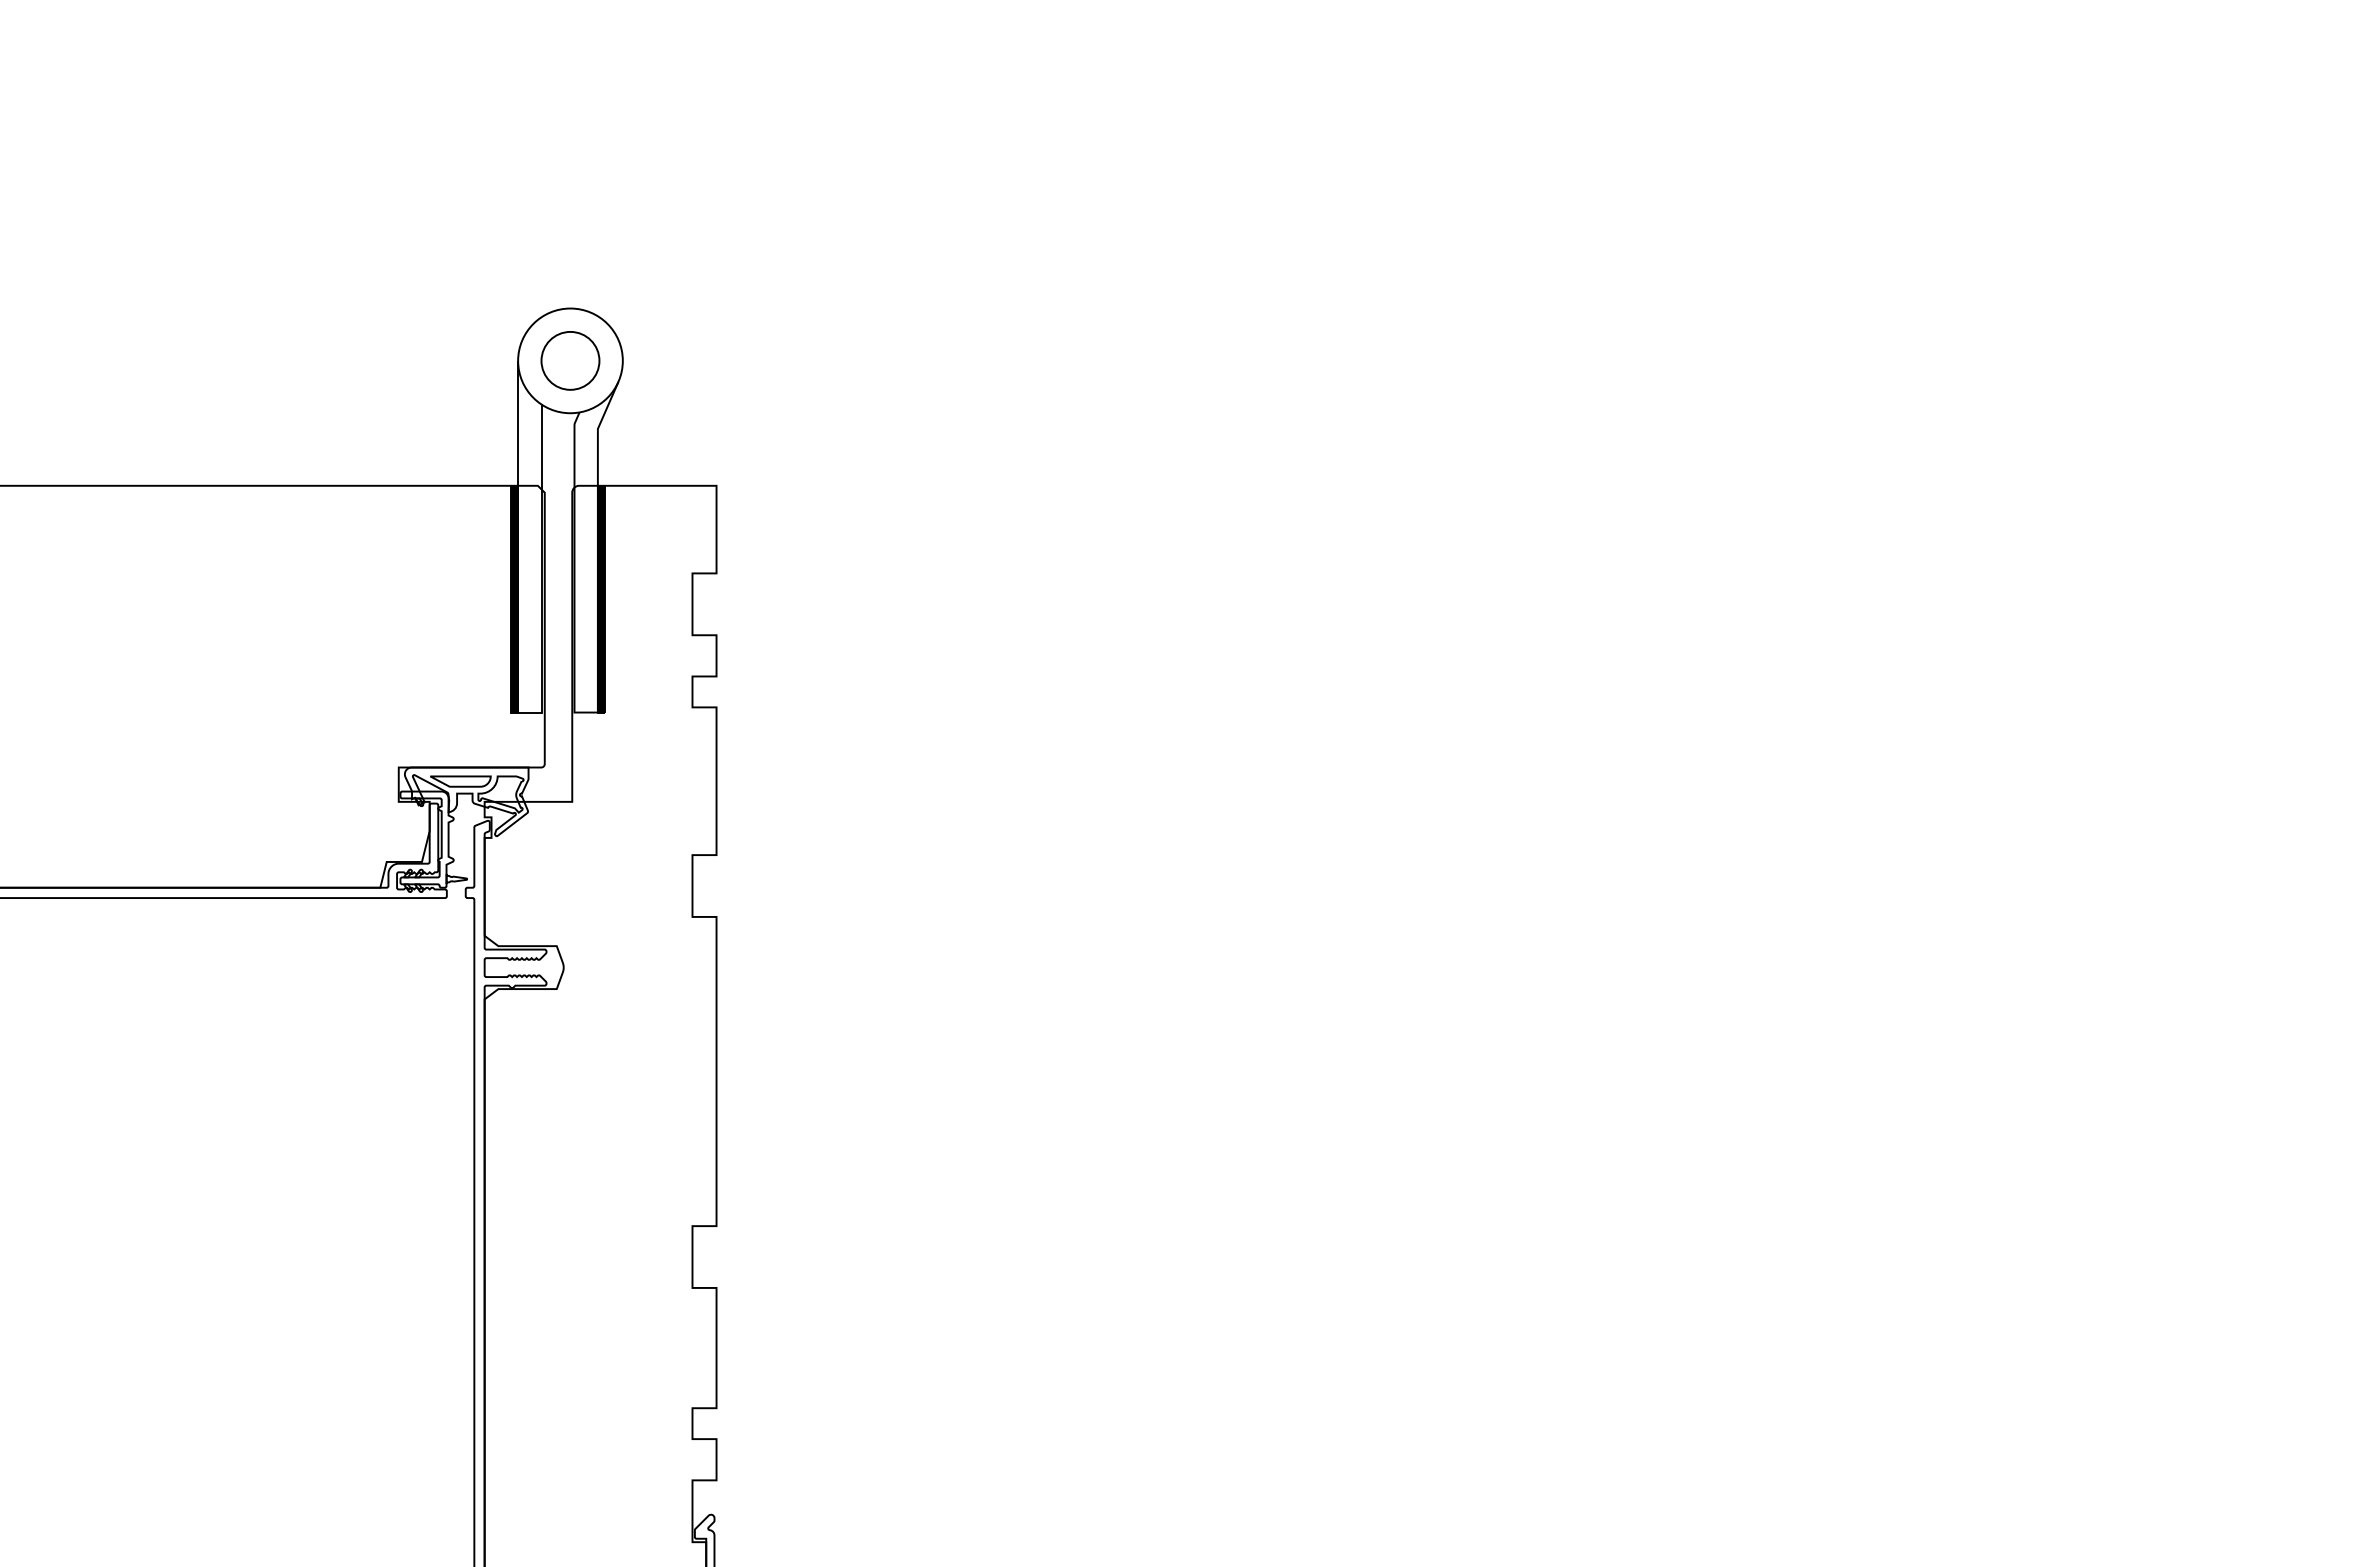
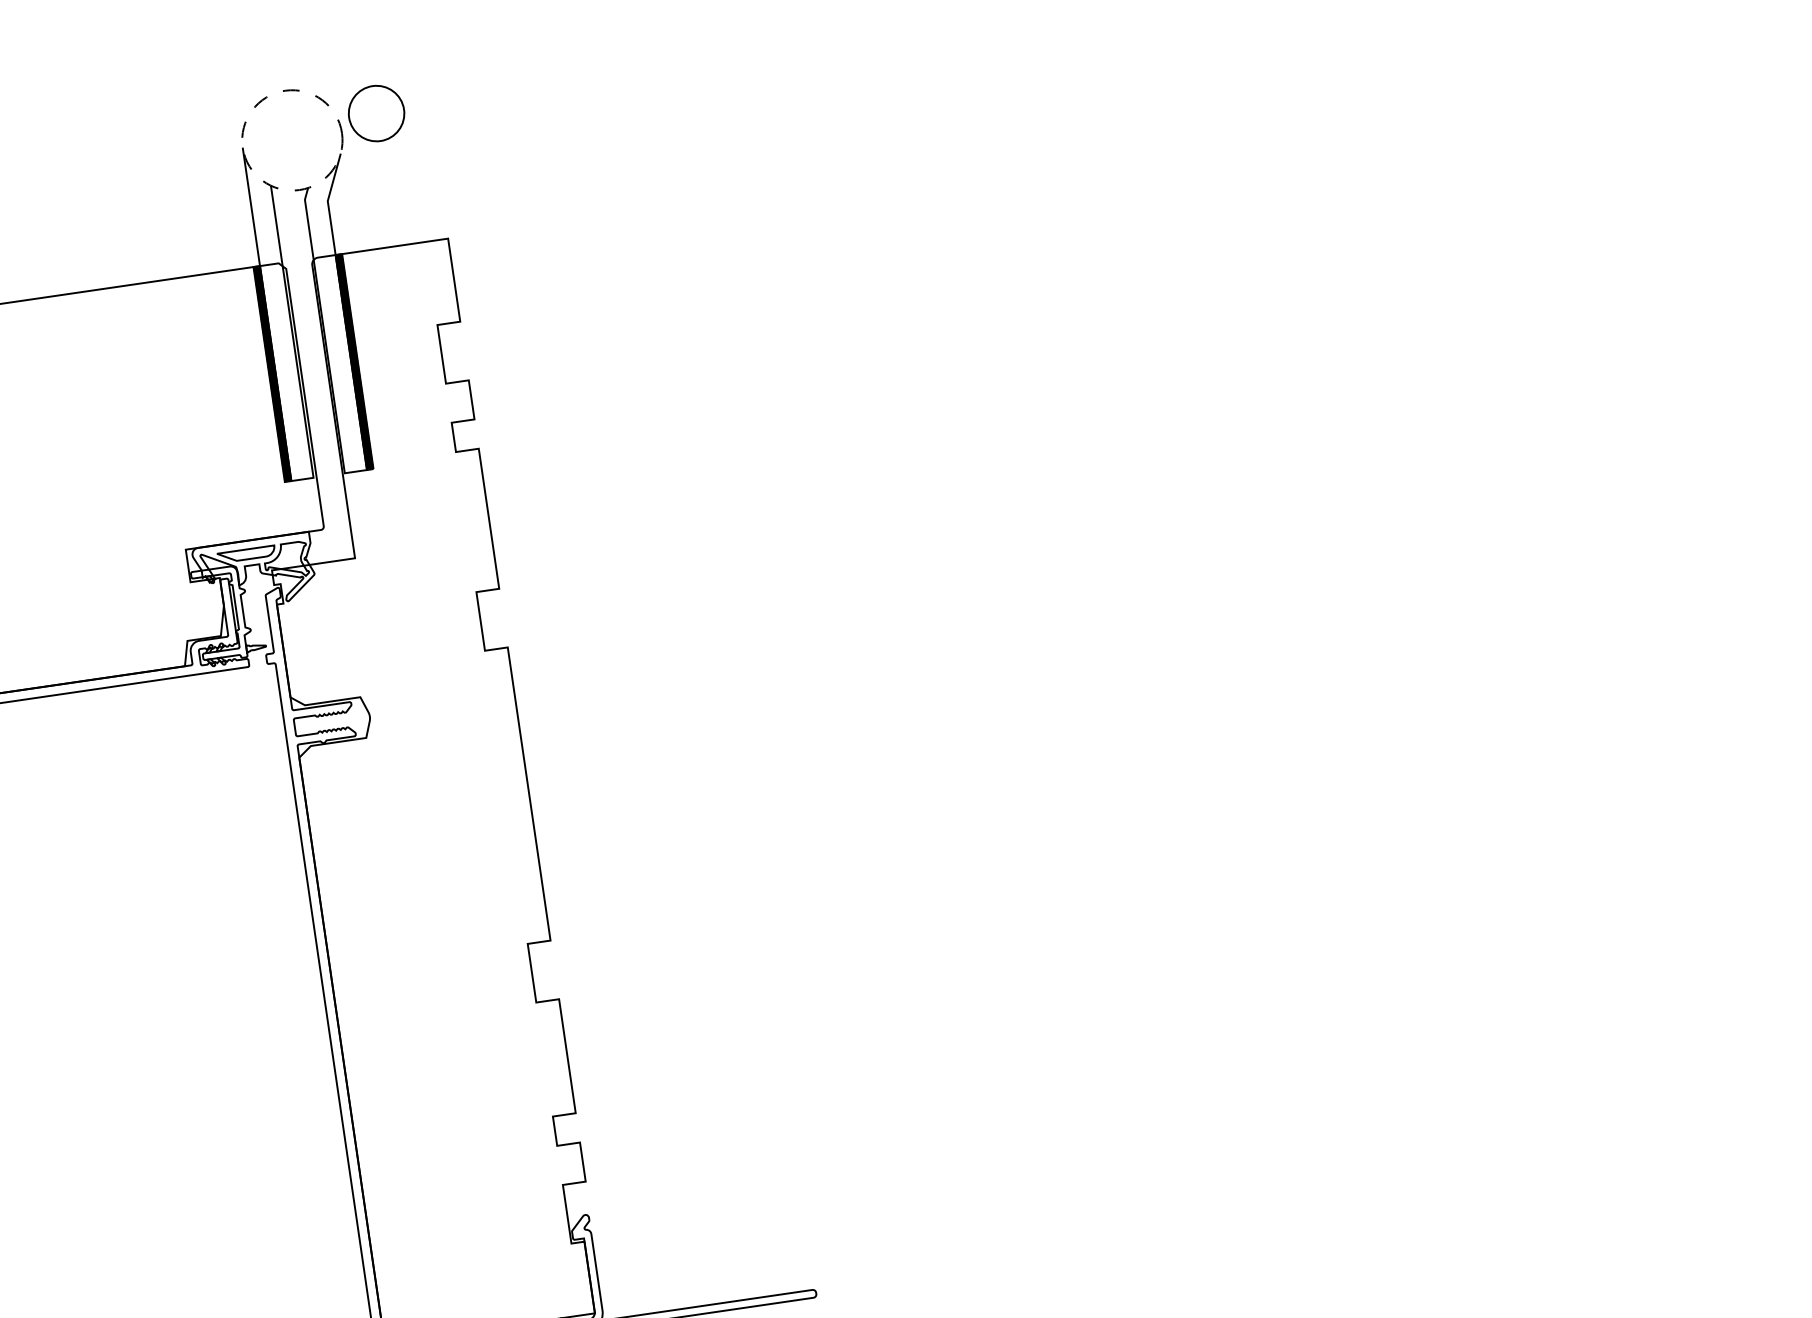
circle: (570, 360) -> (292, 140), solid -> dashed
circle: (570, 360) -> (376, 113), moved

